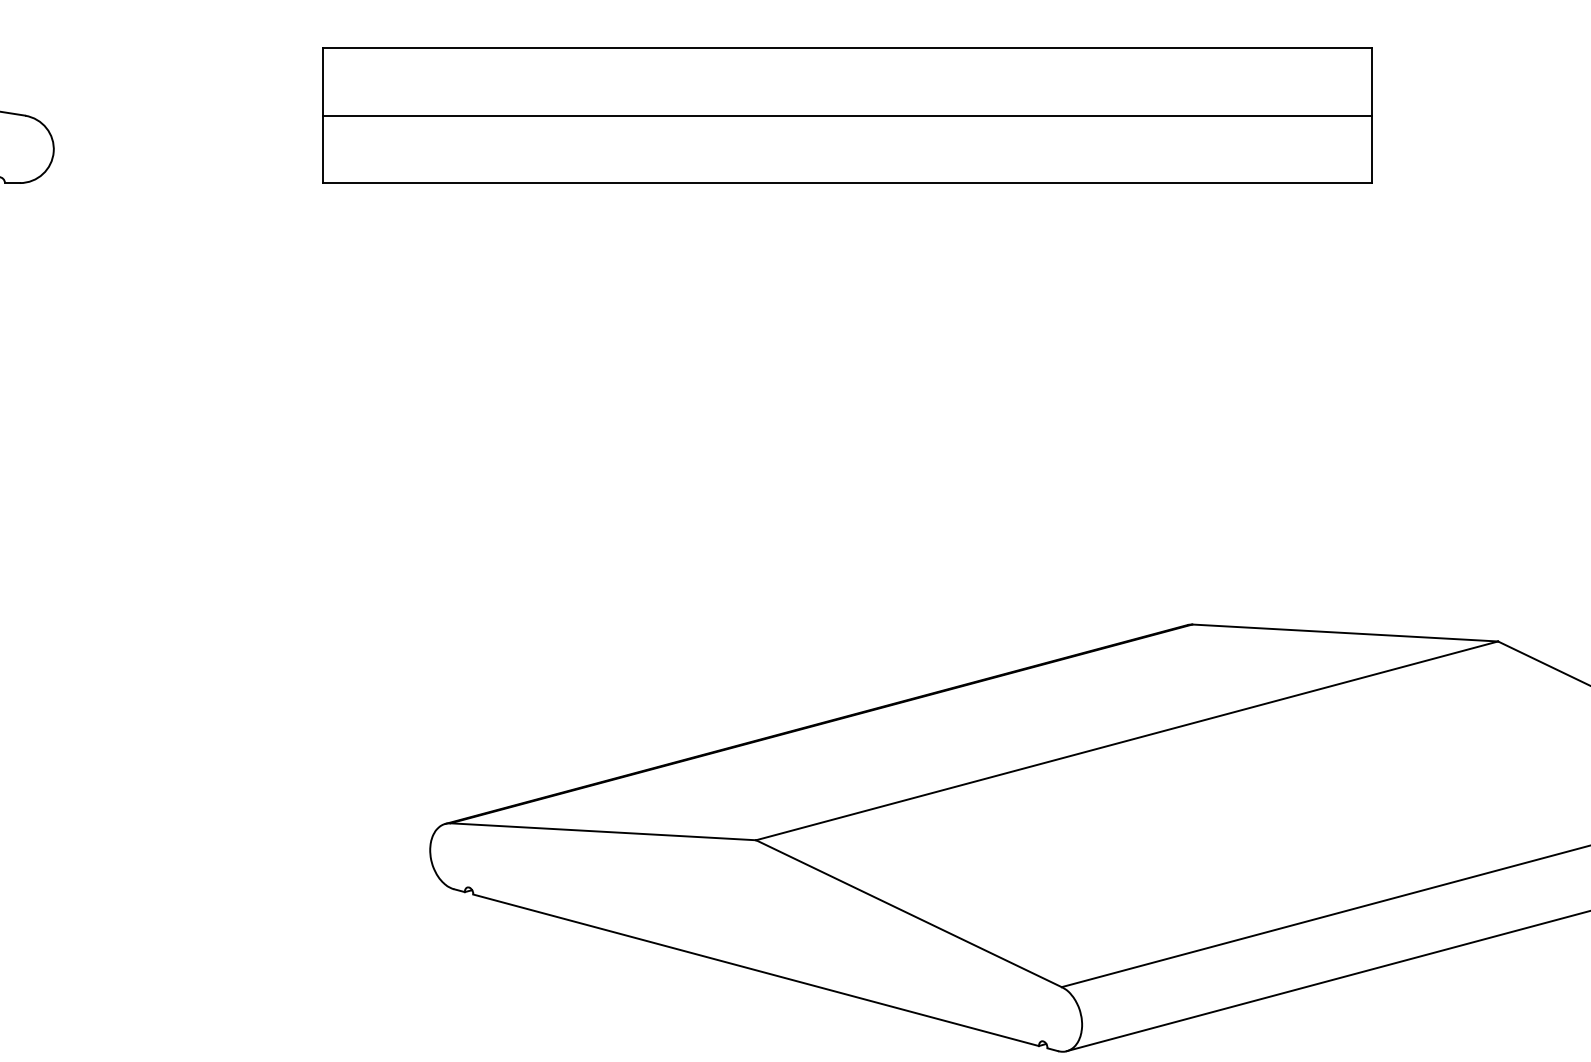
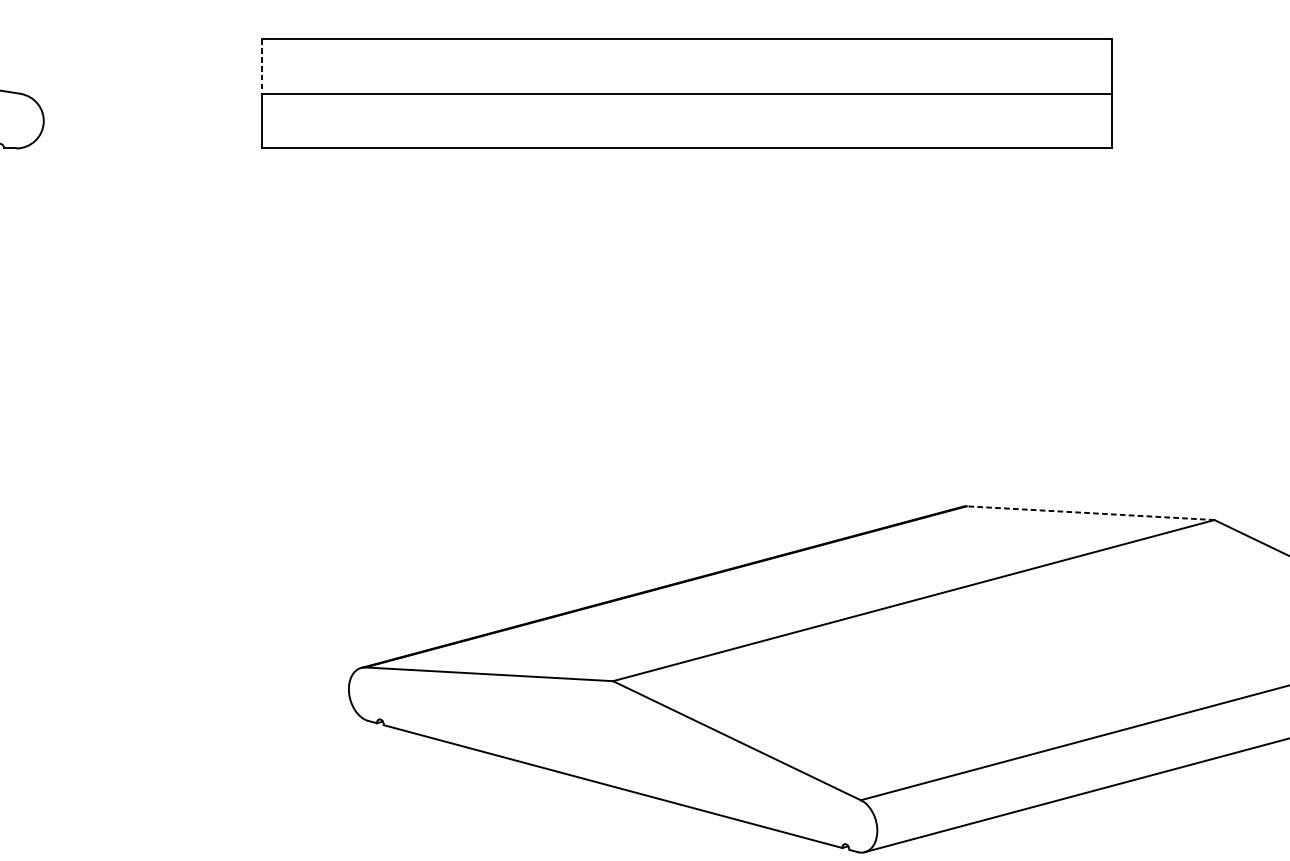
line: (322, 81) -> (261, 66), solid -> dashed
line: (1344, 632) -> (1090, 512), solid -> dashed

